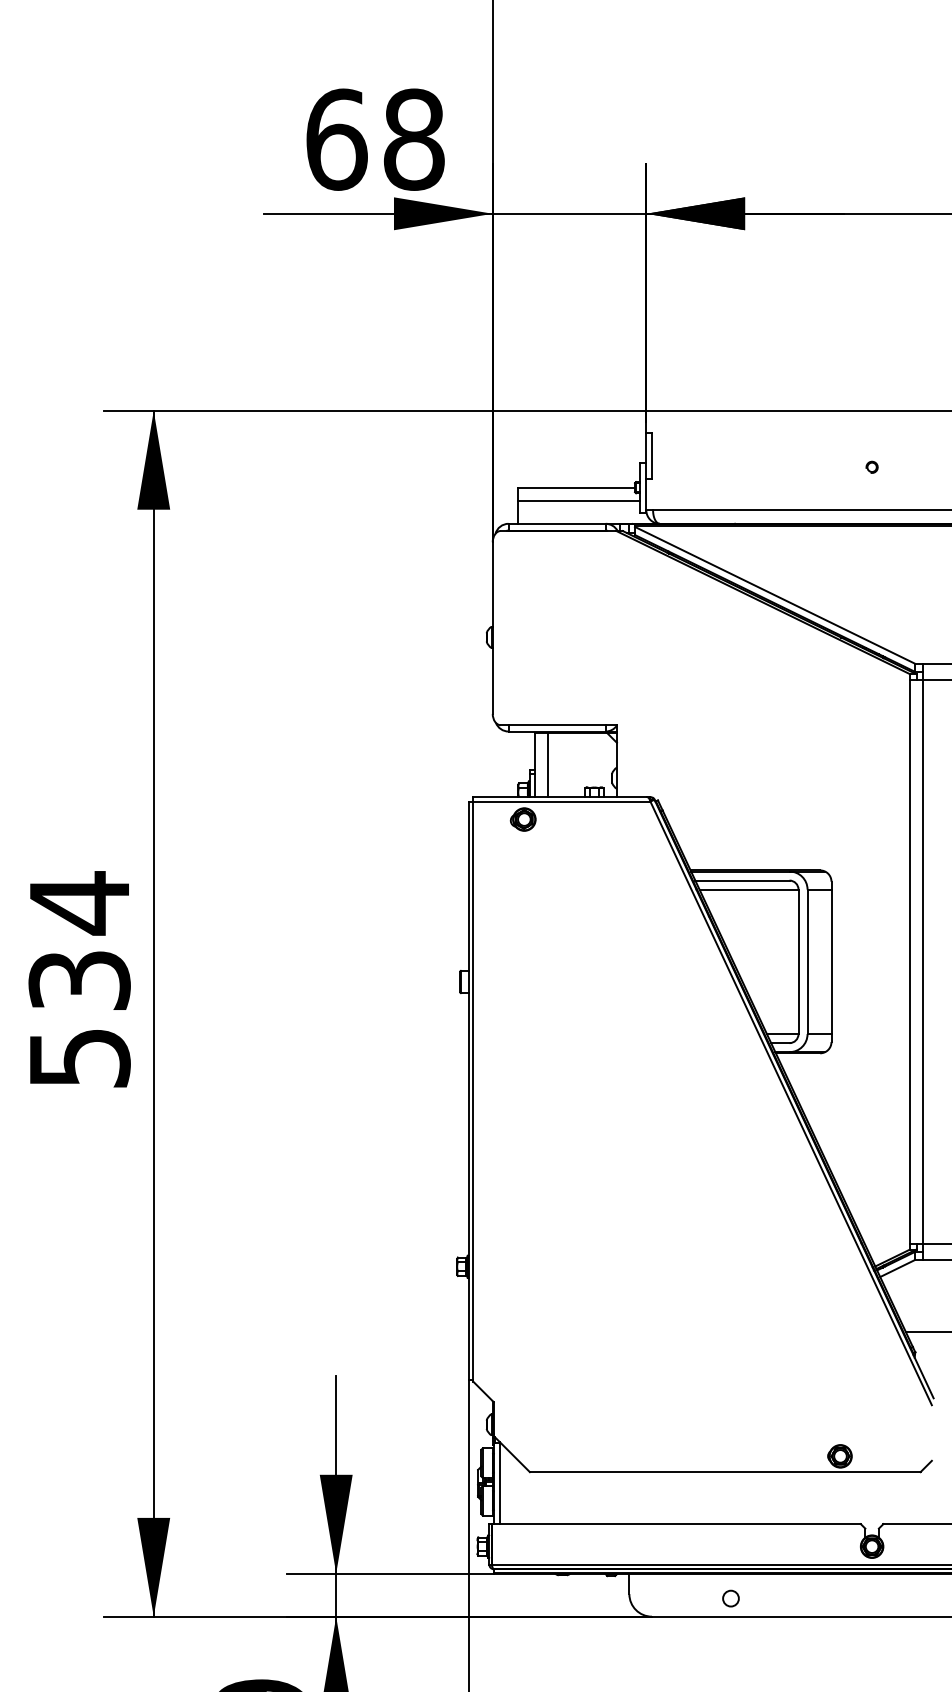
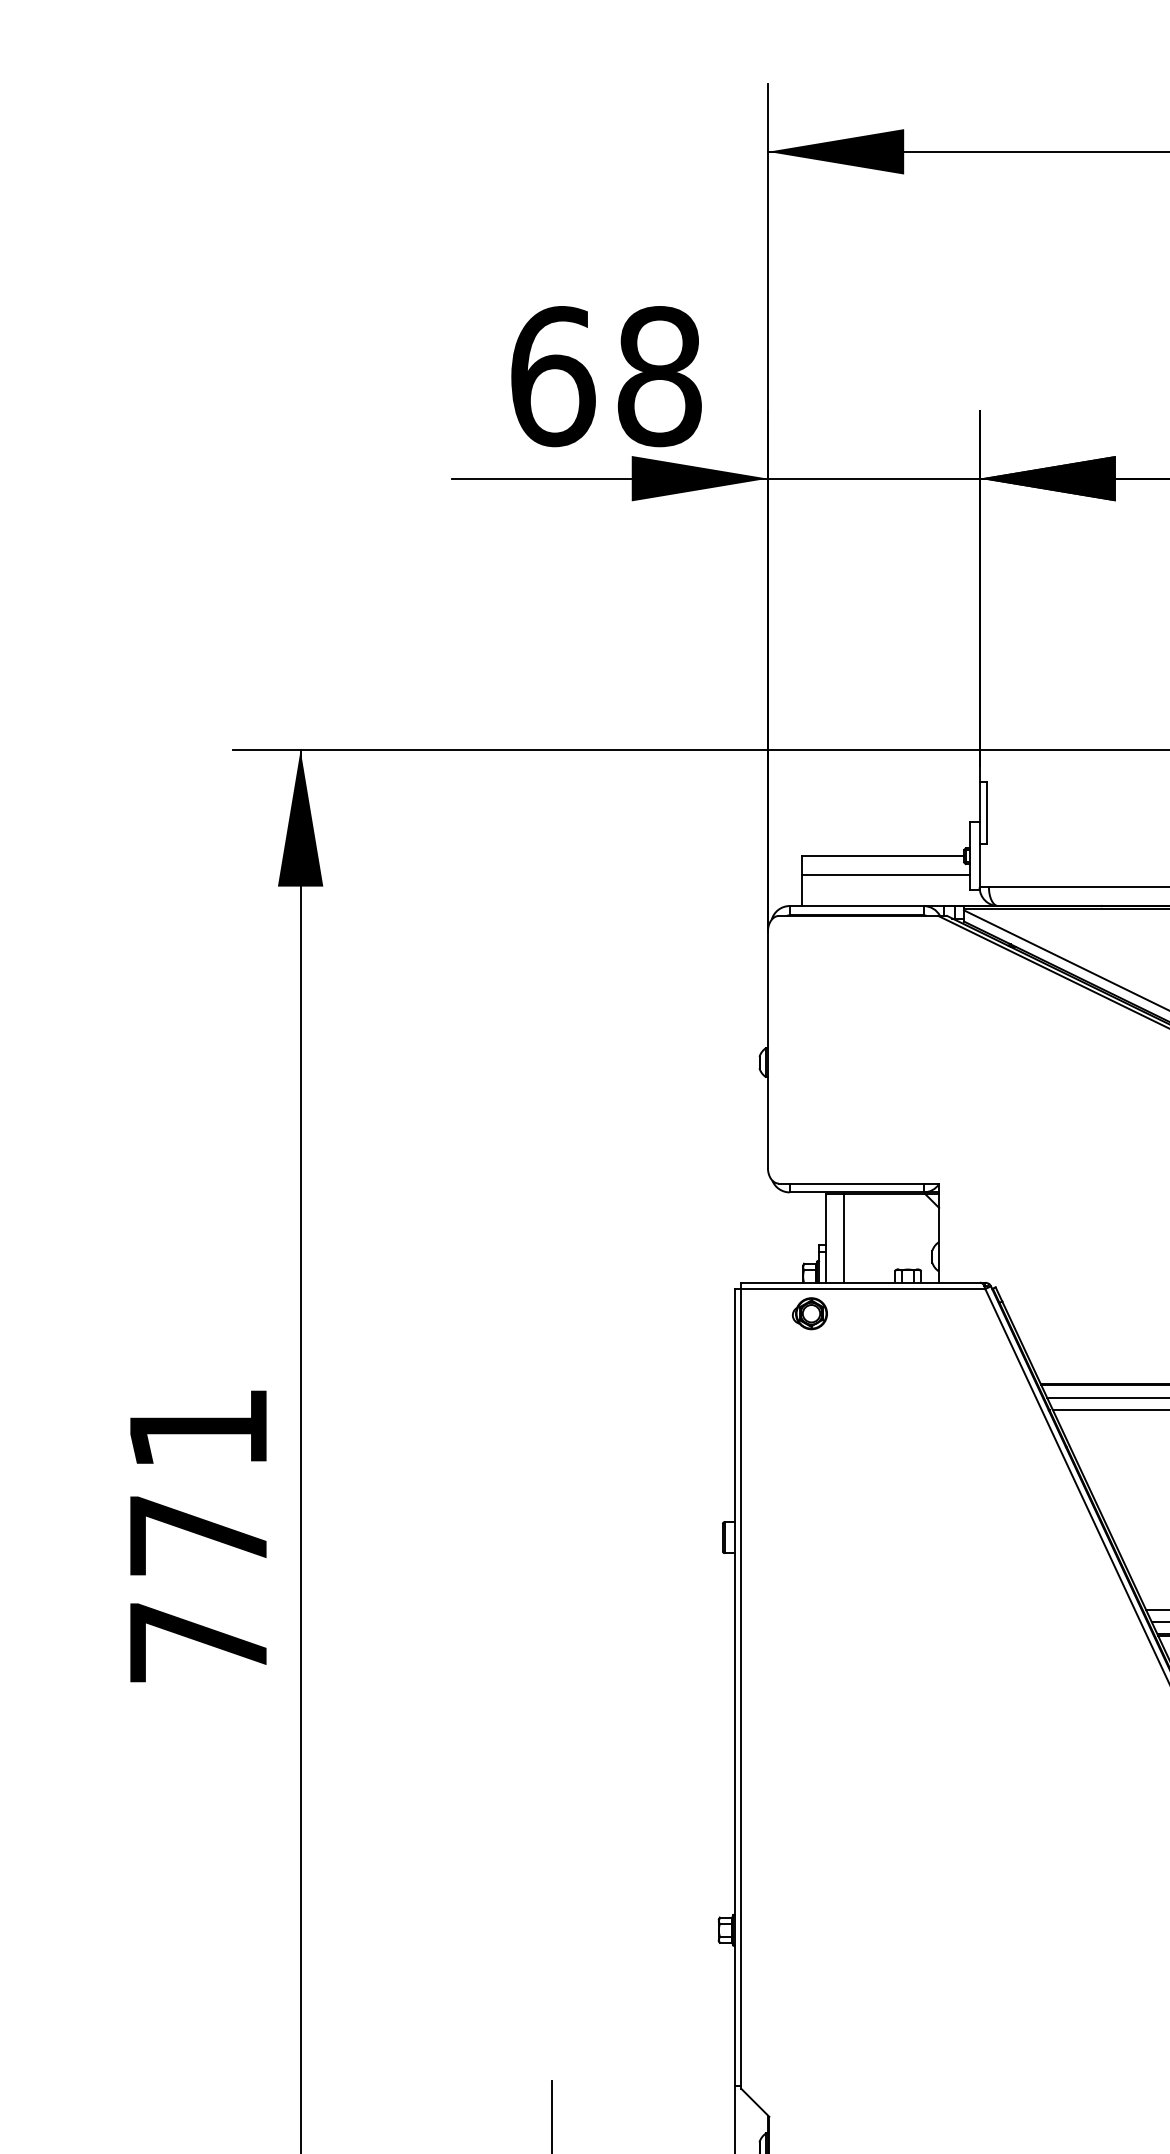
text: (79, 979) -> (198, 1534), 534 -> 771

